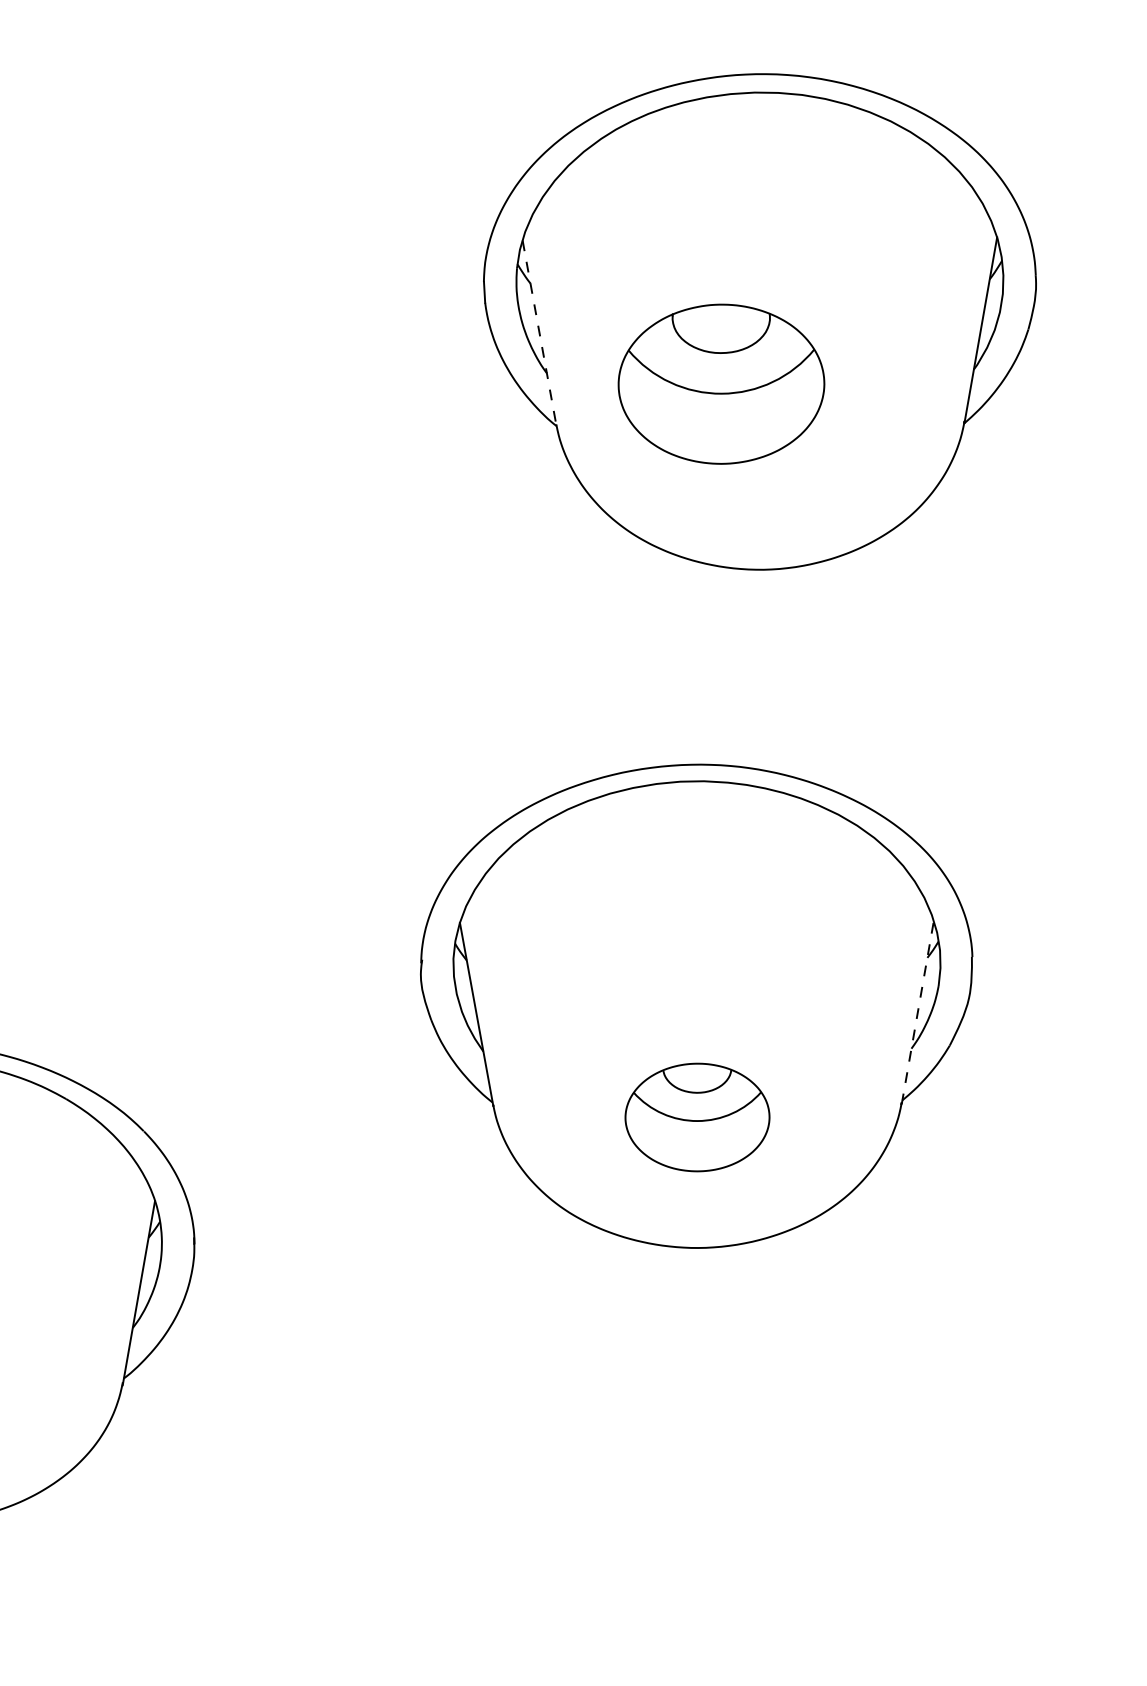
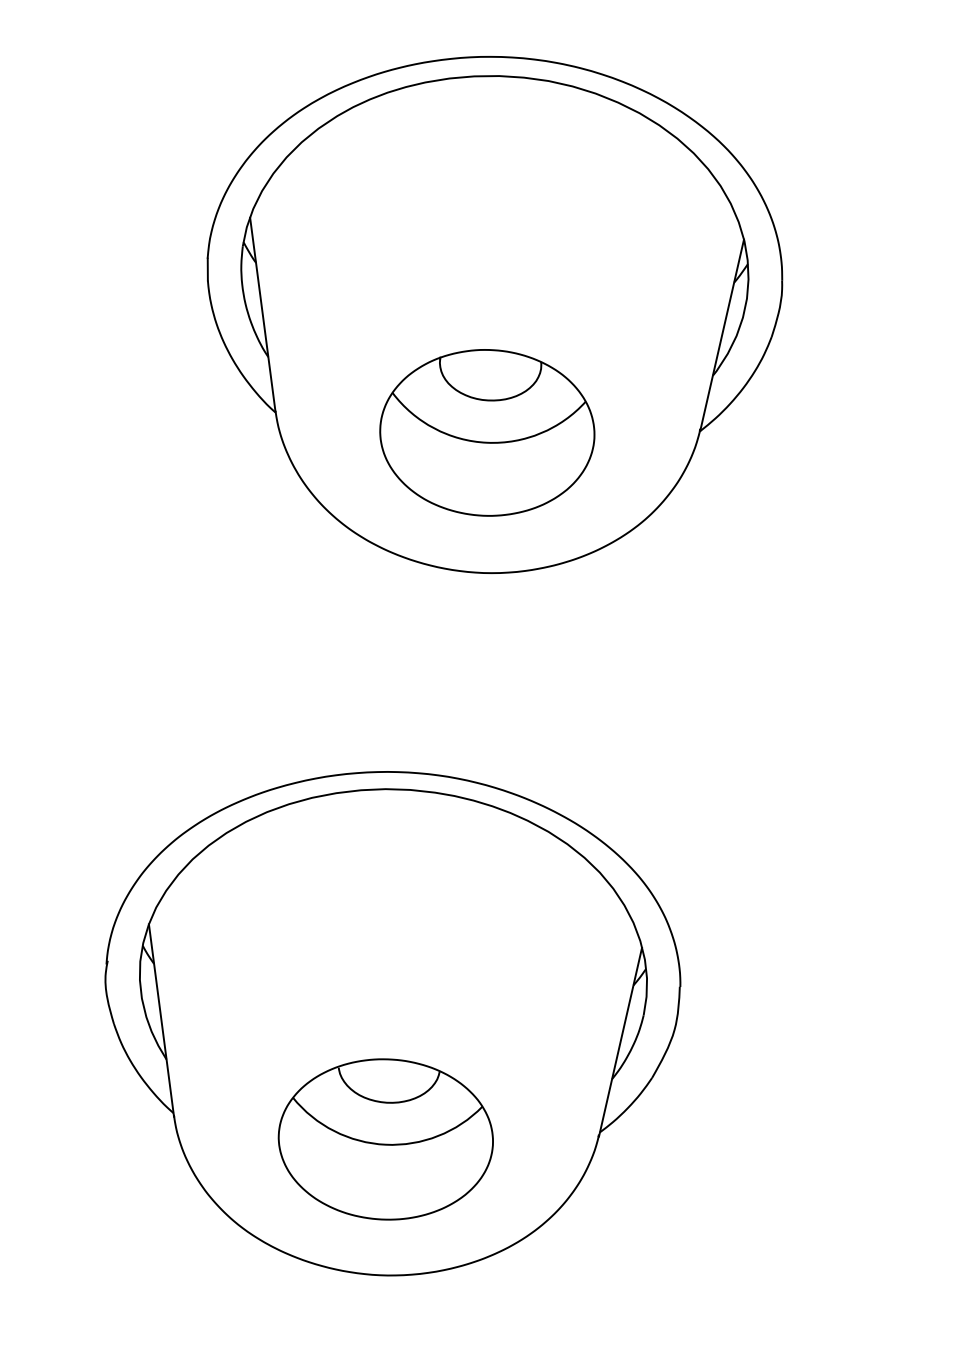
line: (539, 332) -> (262, 314), dashed -> solid
part: (721, 383) -> (487, 432), moved
line: (917, 1012) -> (620, 1041), dashed -> solid
part: (697, 1117) -> (385, 1139), size x1.43

